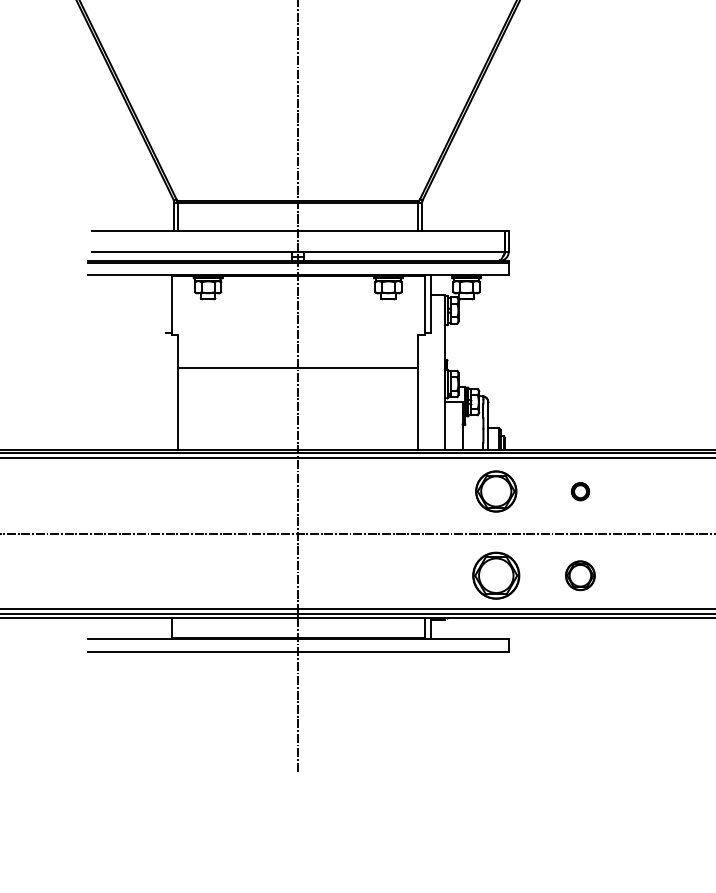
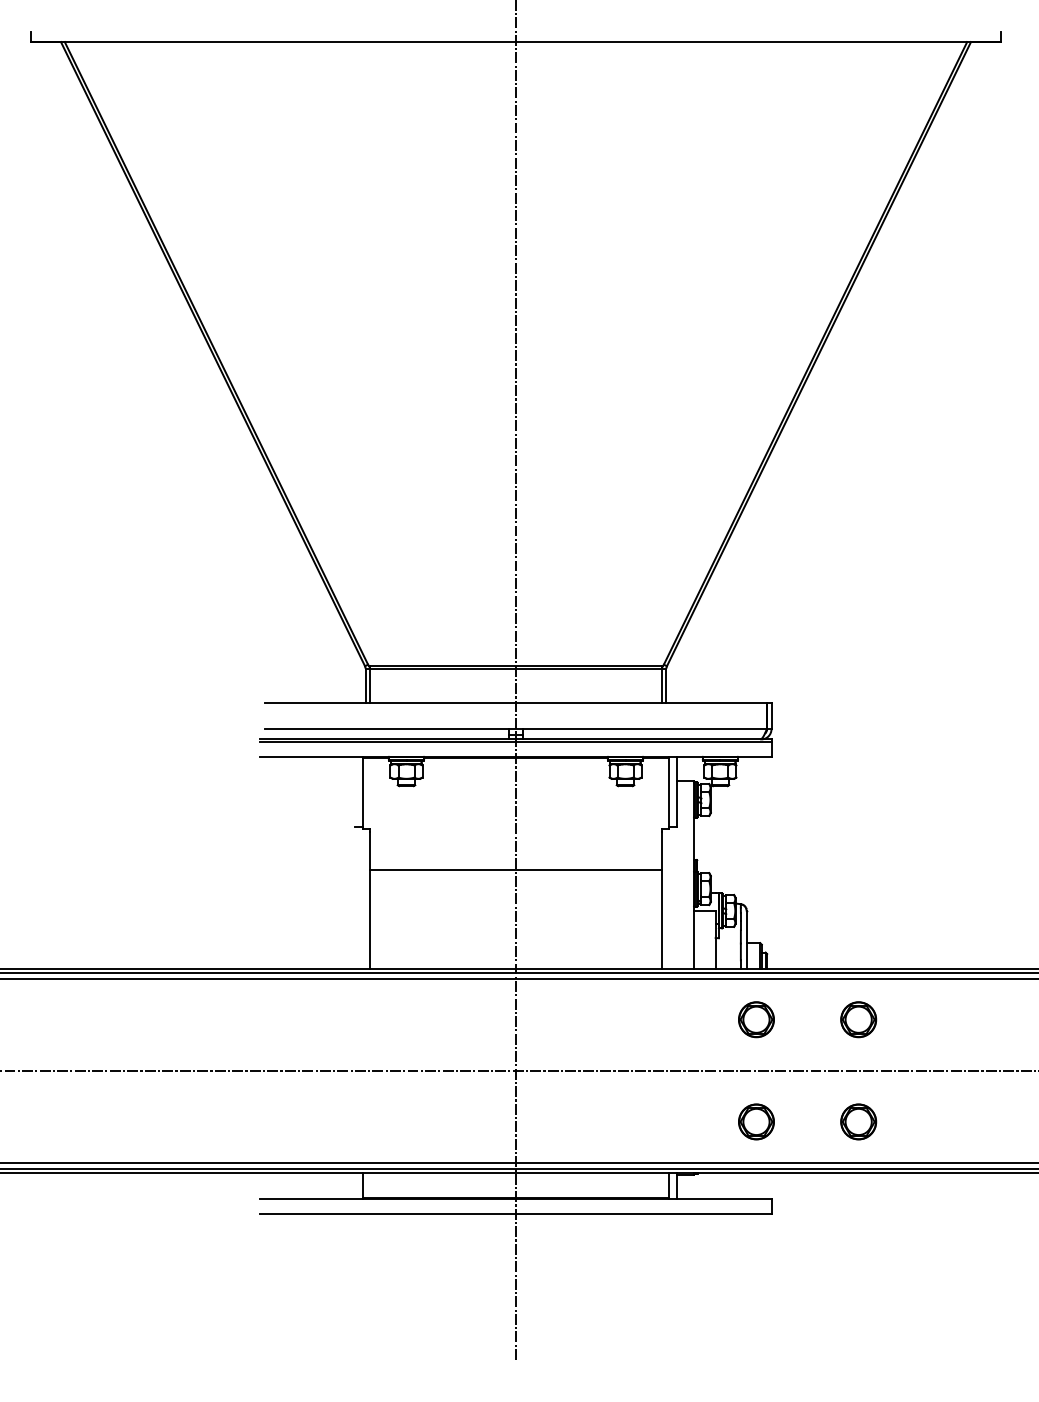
part: (496, 491) -> (756, 1019), size x0.71
part: (580, 491) -> (858, 1019), size x1.67
part: (496, 575) -> (756, 1121), size x0.62

